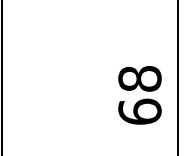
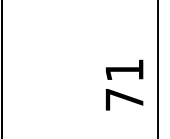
text: (139, 95) -> (124, 85), 68 -> 71

